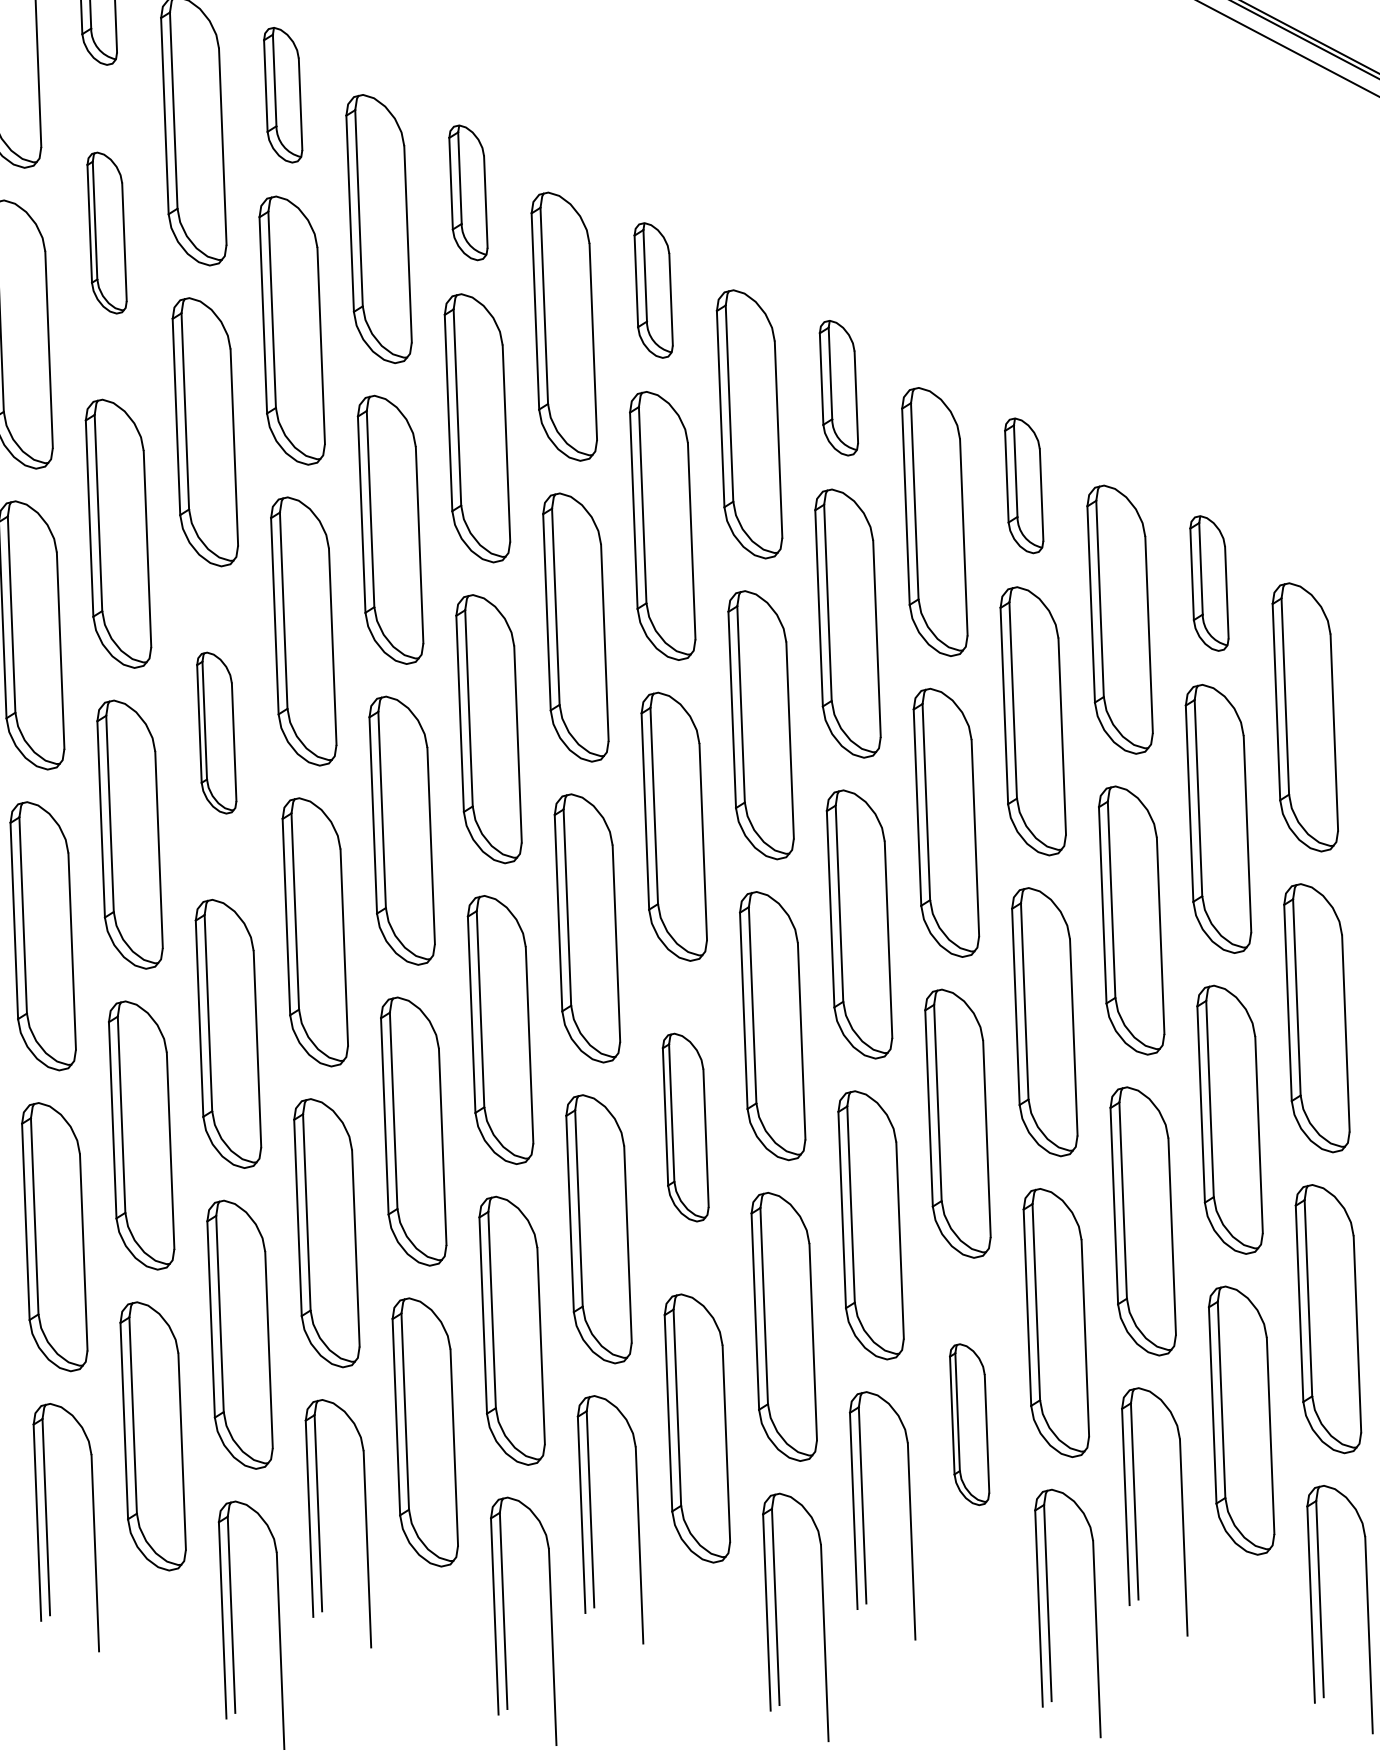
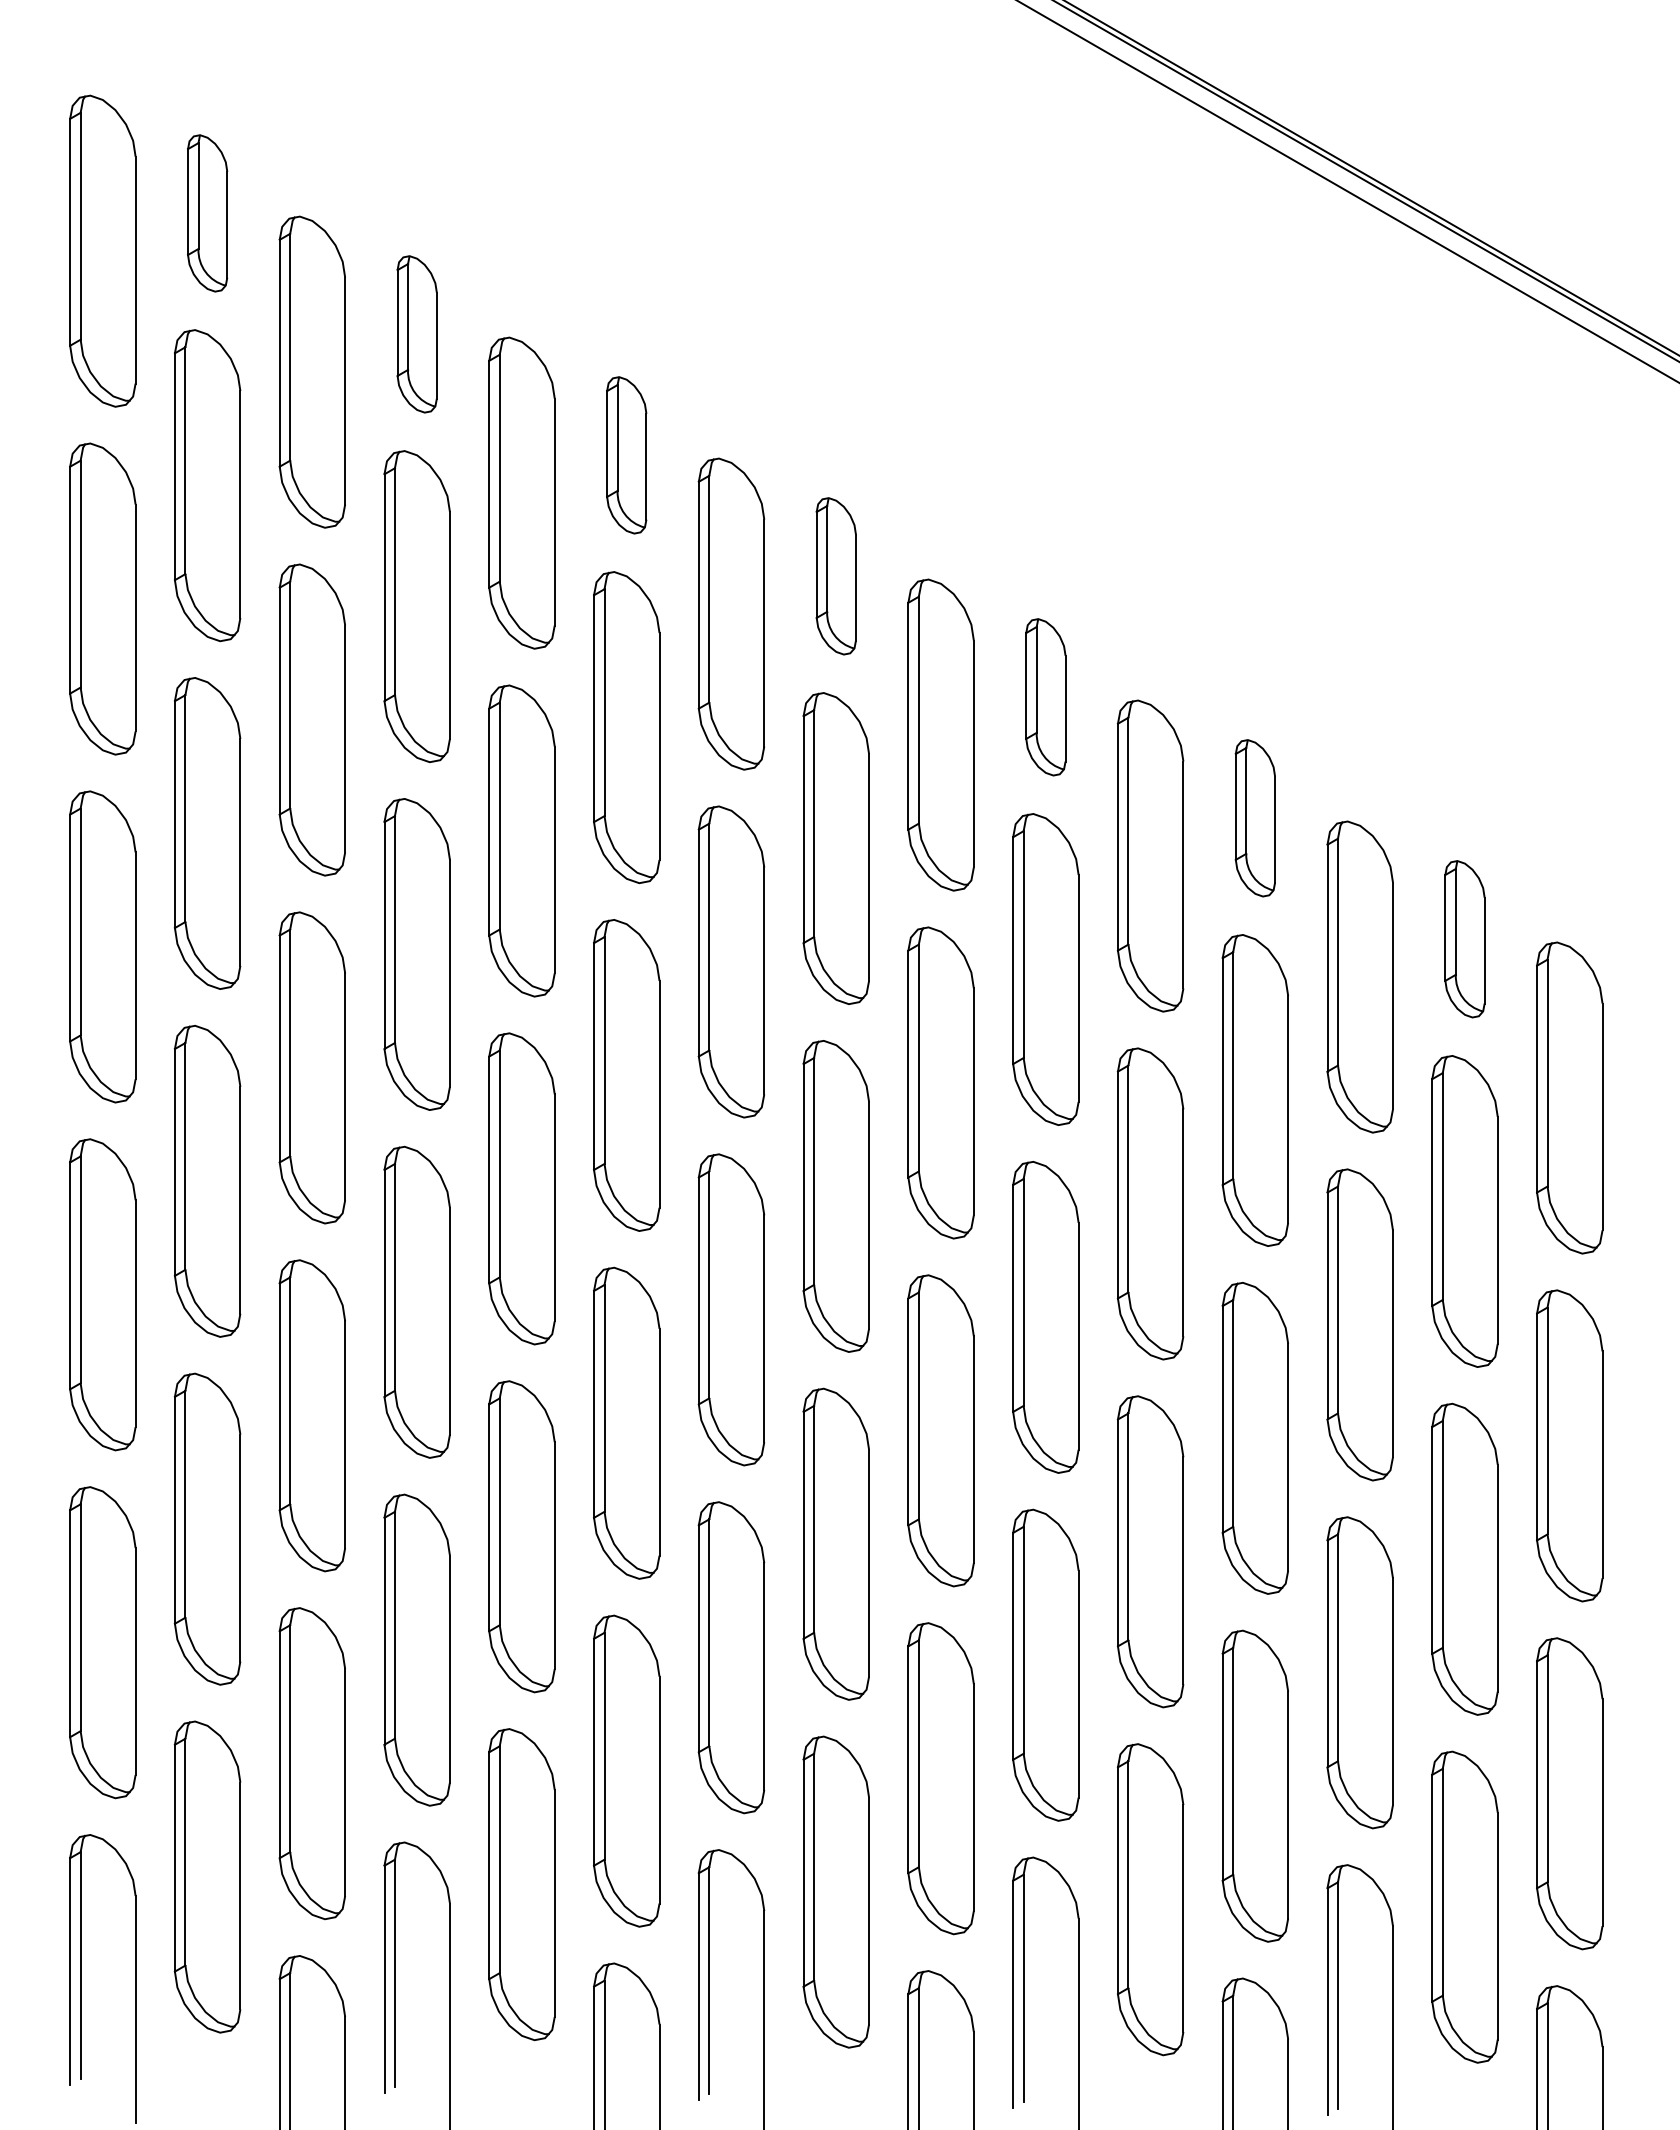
part: (106, 232) -> (207, 485), size x1.67
part: (216, 732) -> (311, 1067), size x1.67
part: (685, 1127) -> (835, 1543), size x1.43
part: (969, 1424) -> (1150, 1899), size x1.67

